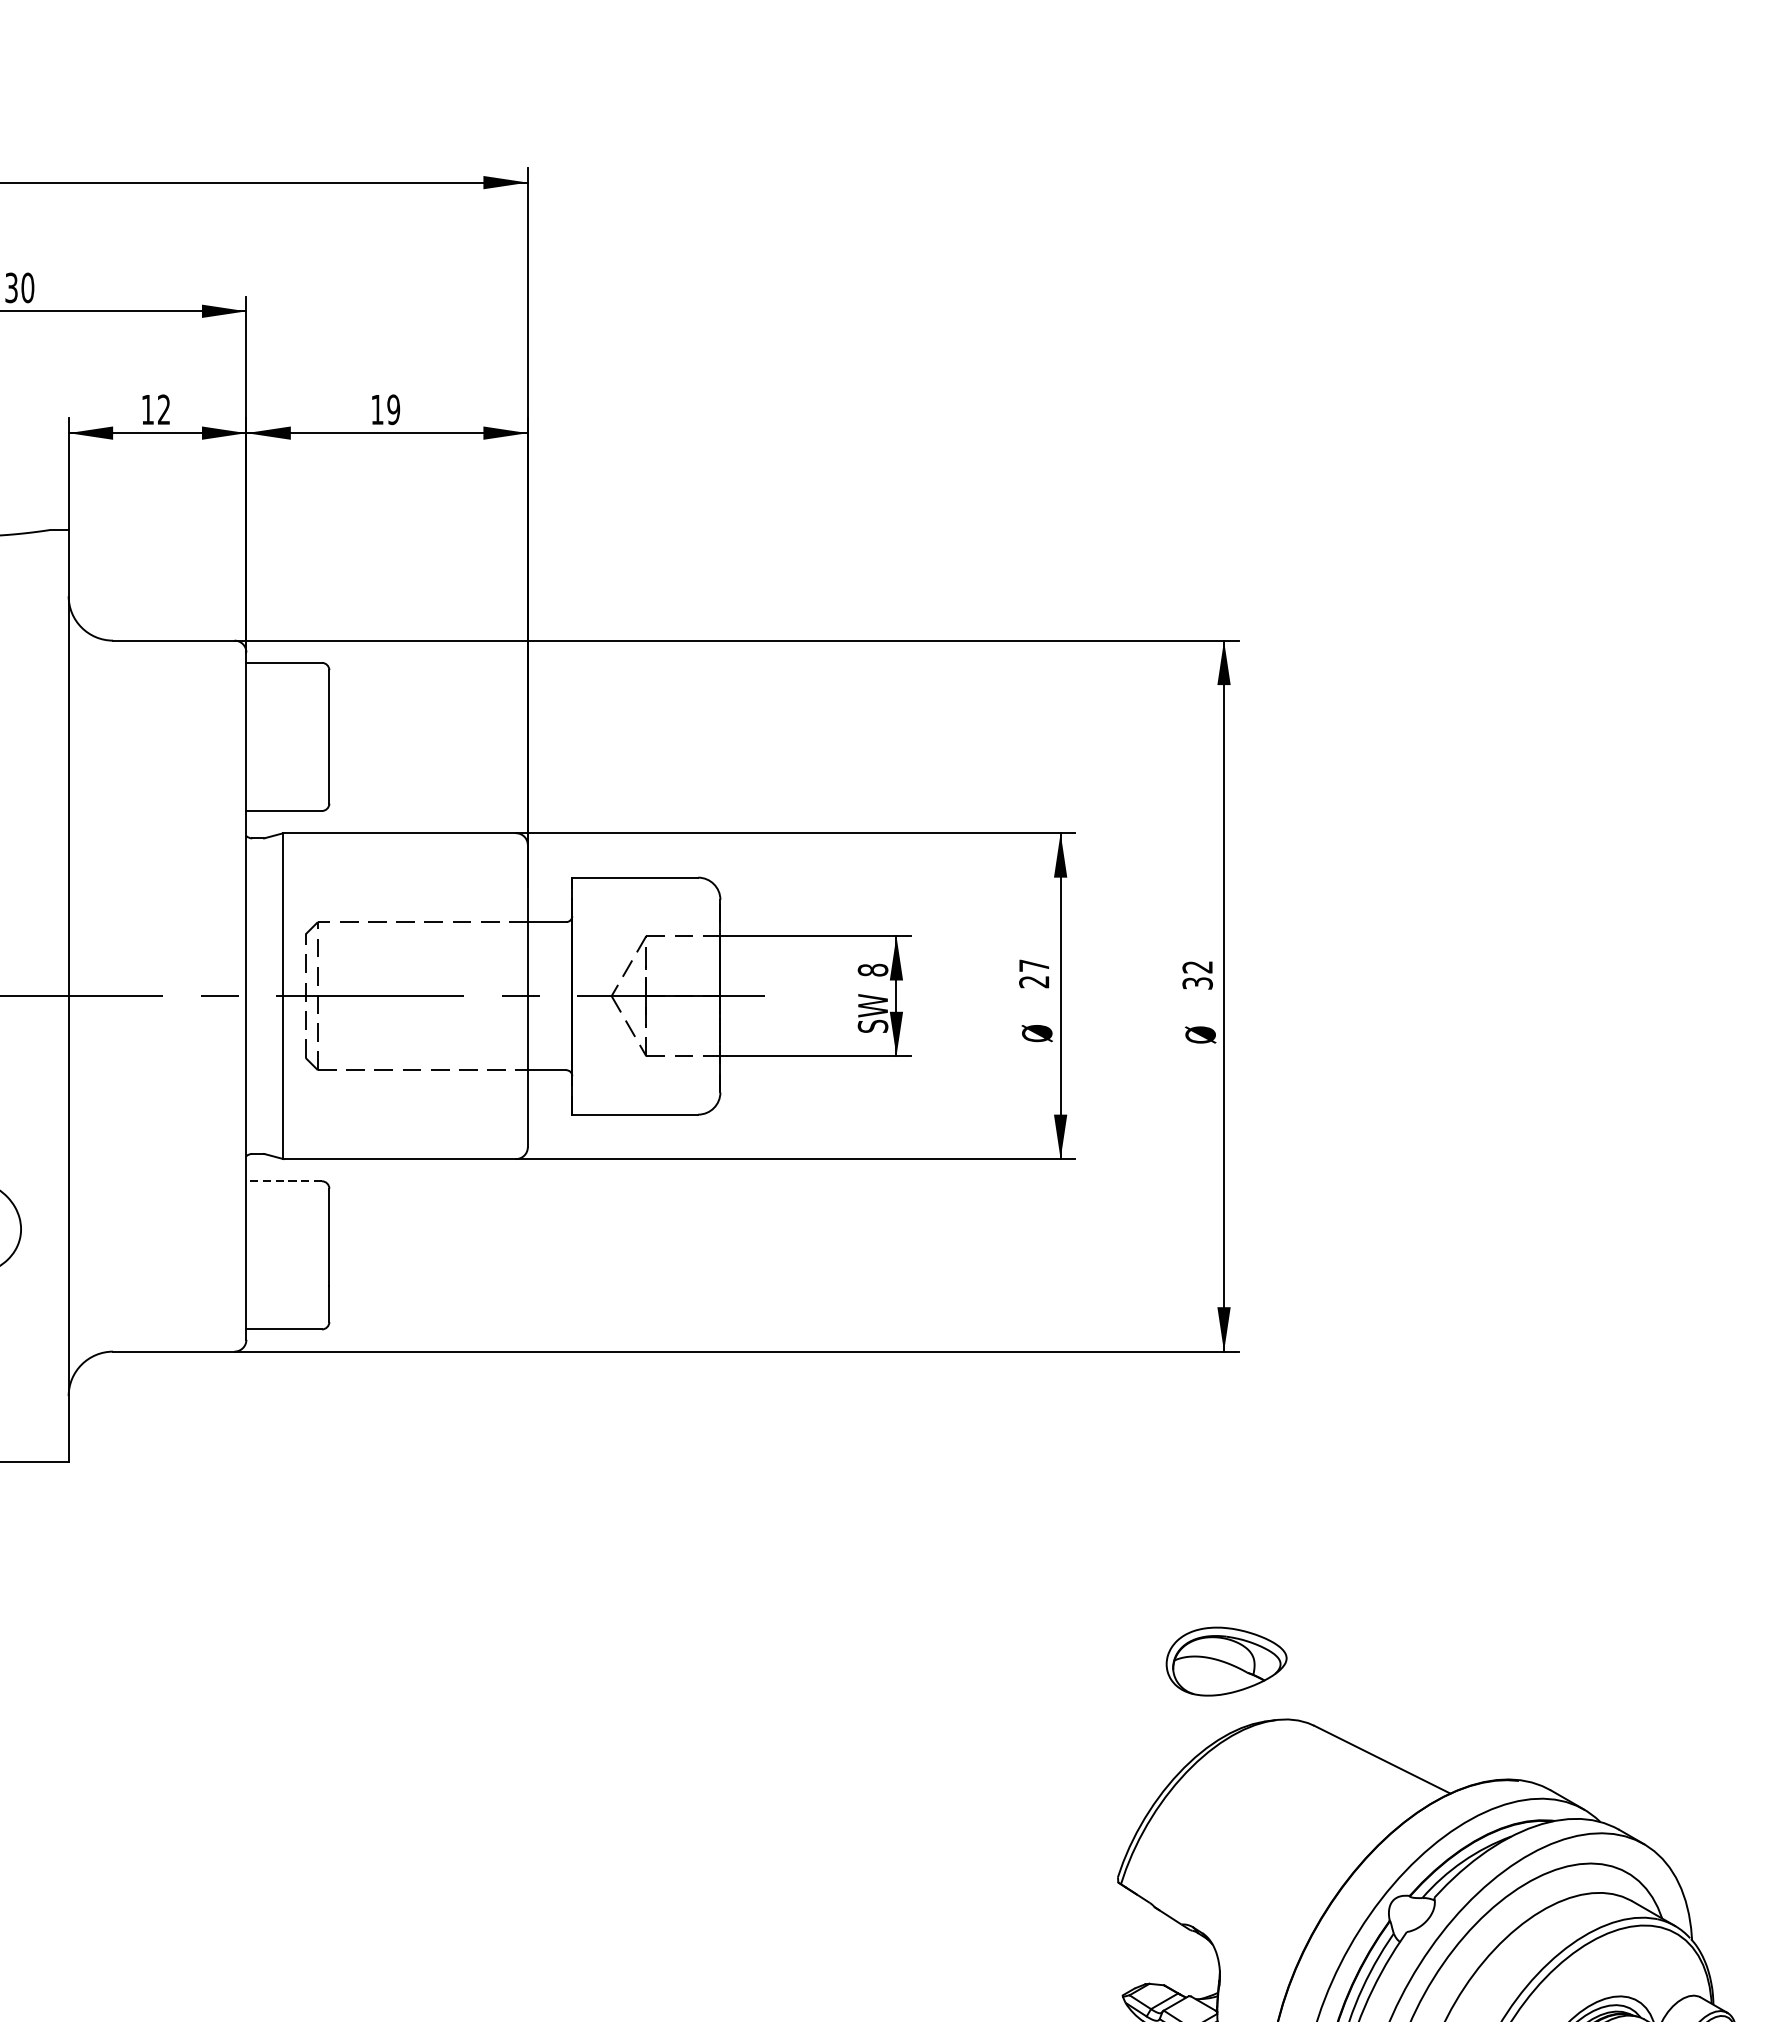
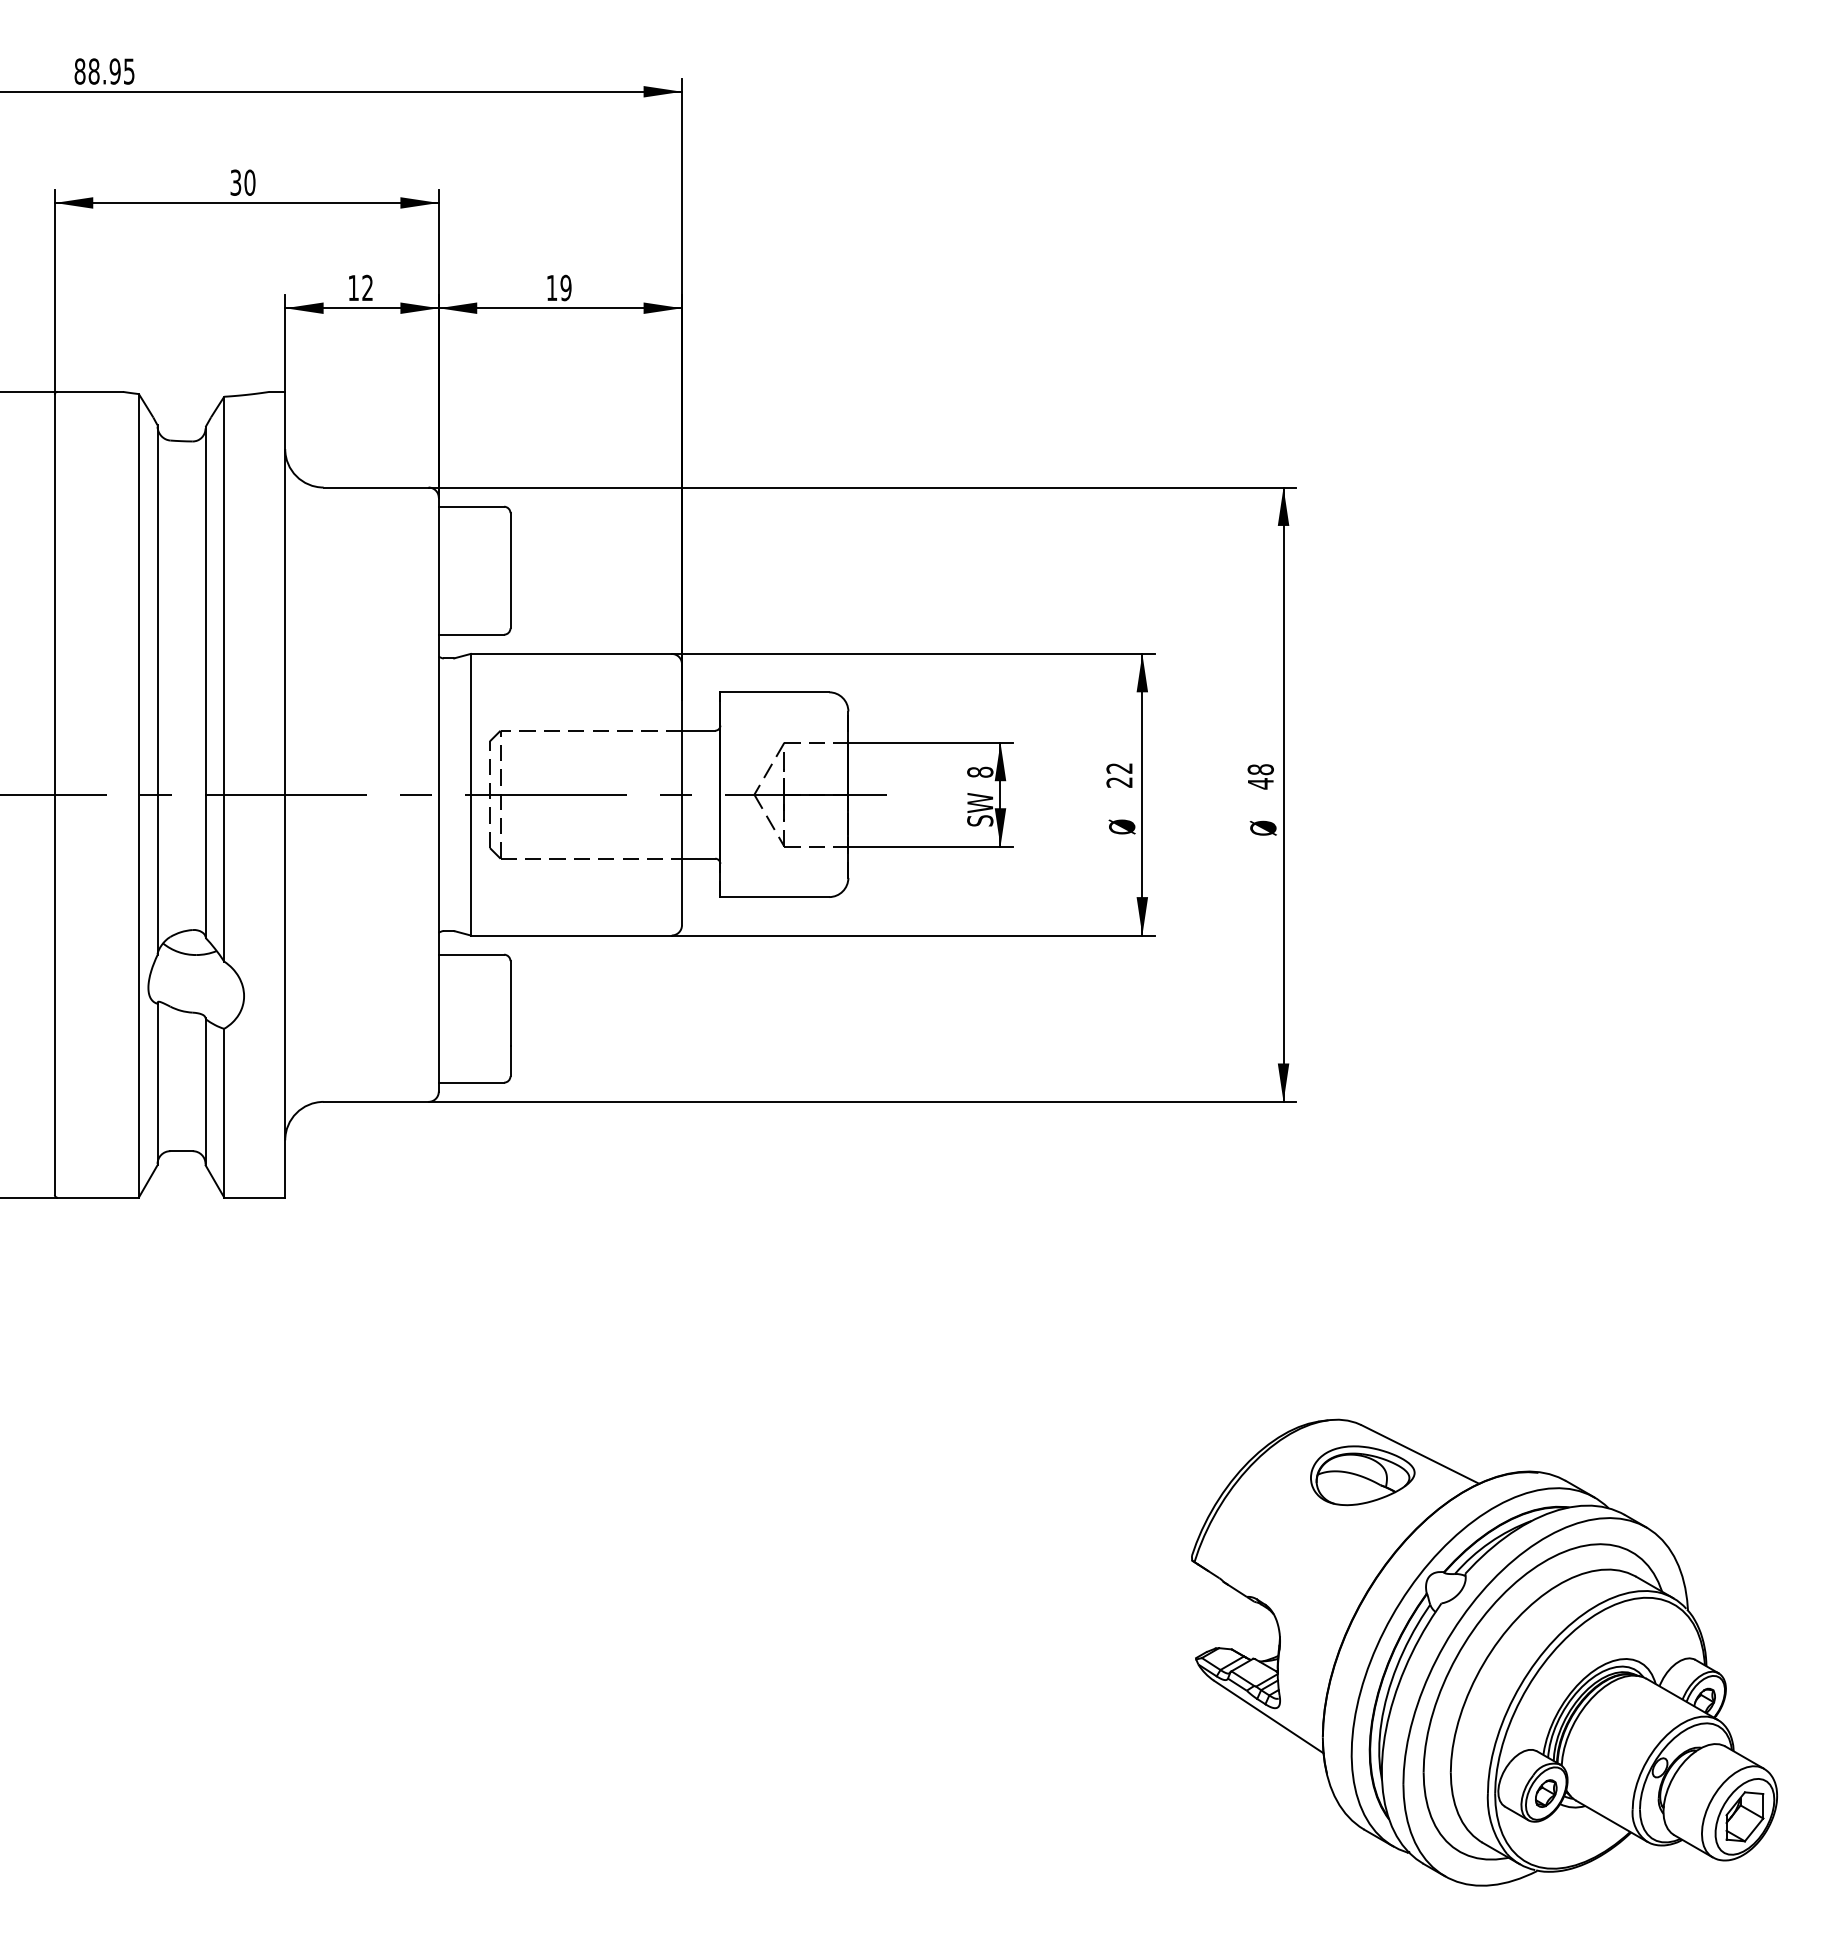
text: (1034, 965) -> (1119, 768), 27 -> 22
text: (1197, 975) -> (1260, 776), 32 -> 48
line: (284, 1181) -> (471, 954), dashed -> solid
part: (1226, 1661) -> (1362, 1475), moved

